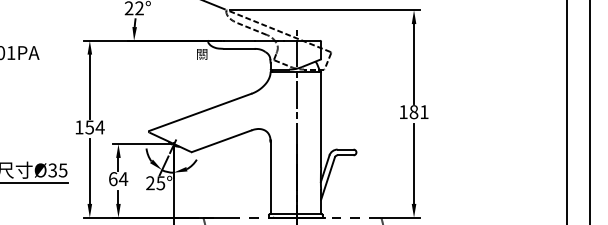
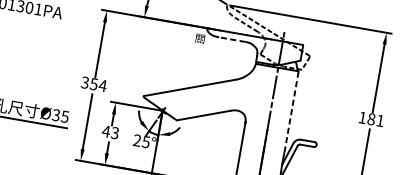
line: (239, 48) -> (232, 39), solid -> dashed
line: (321, 119) -> (291, 111), solid -> dashed
text: (79, 127) -> (85, 82), 154 -> 354
text: (118, 179) -> (110, 132), 64 -> 43

